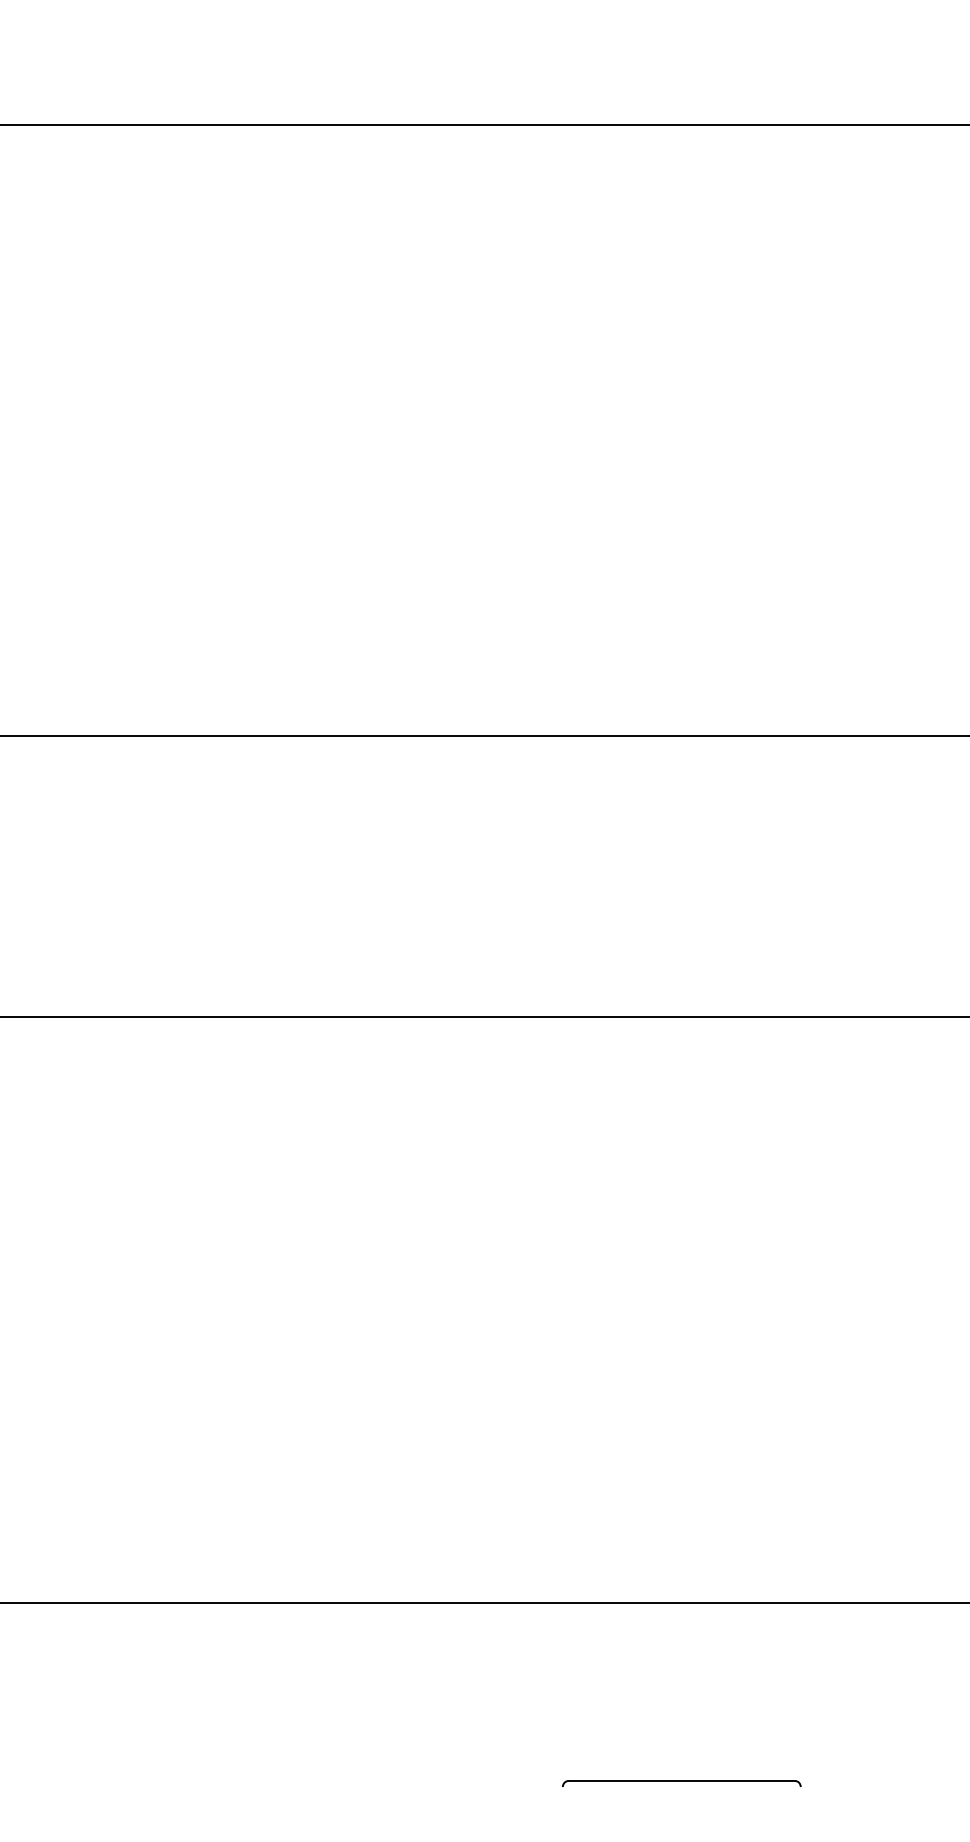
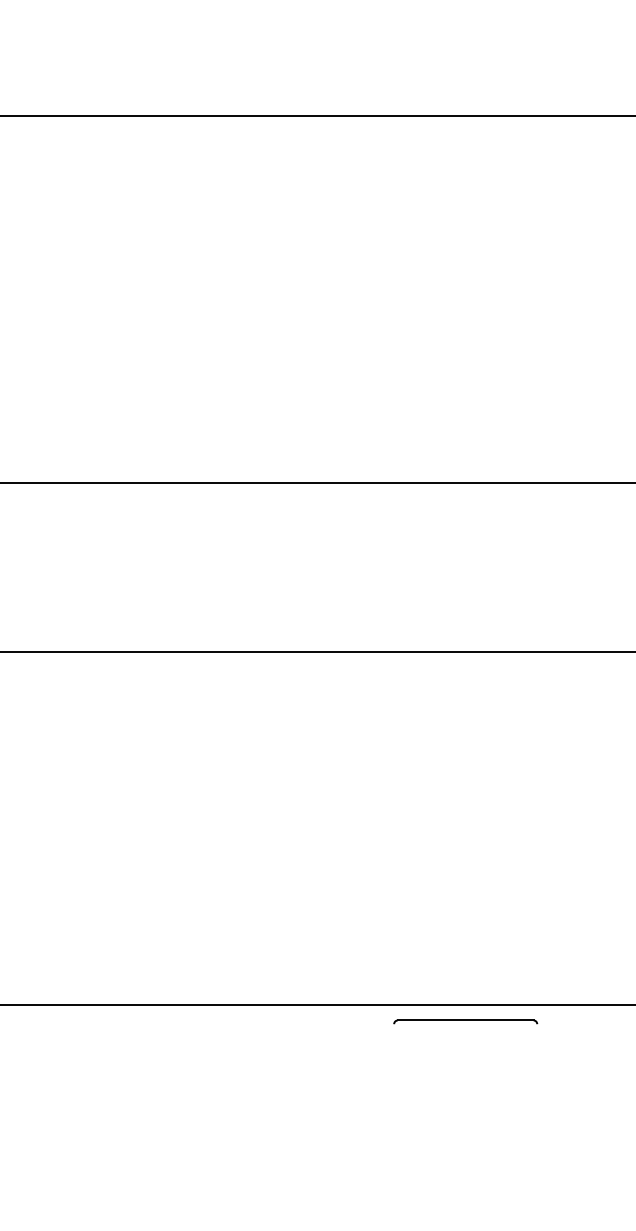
part: (681, 1782) -> (465, 1021), moved

